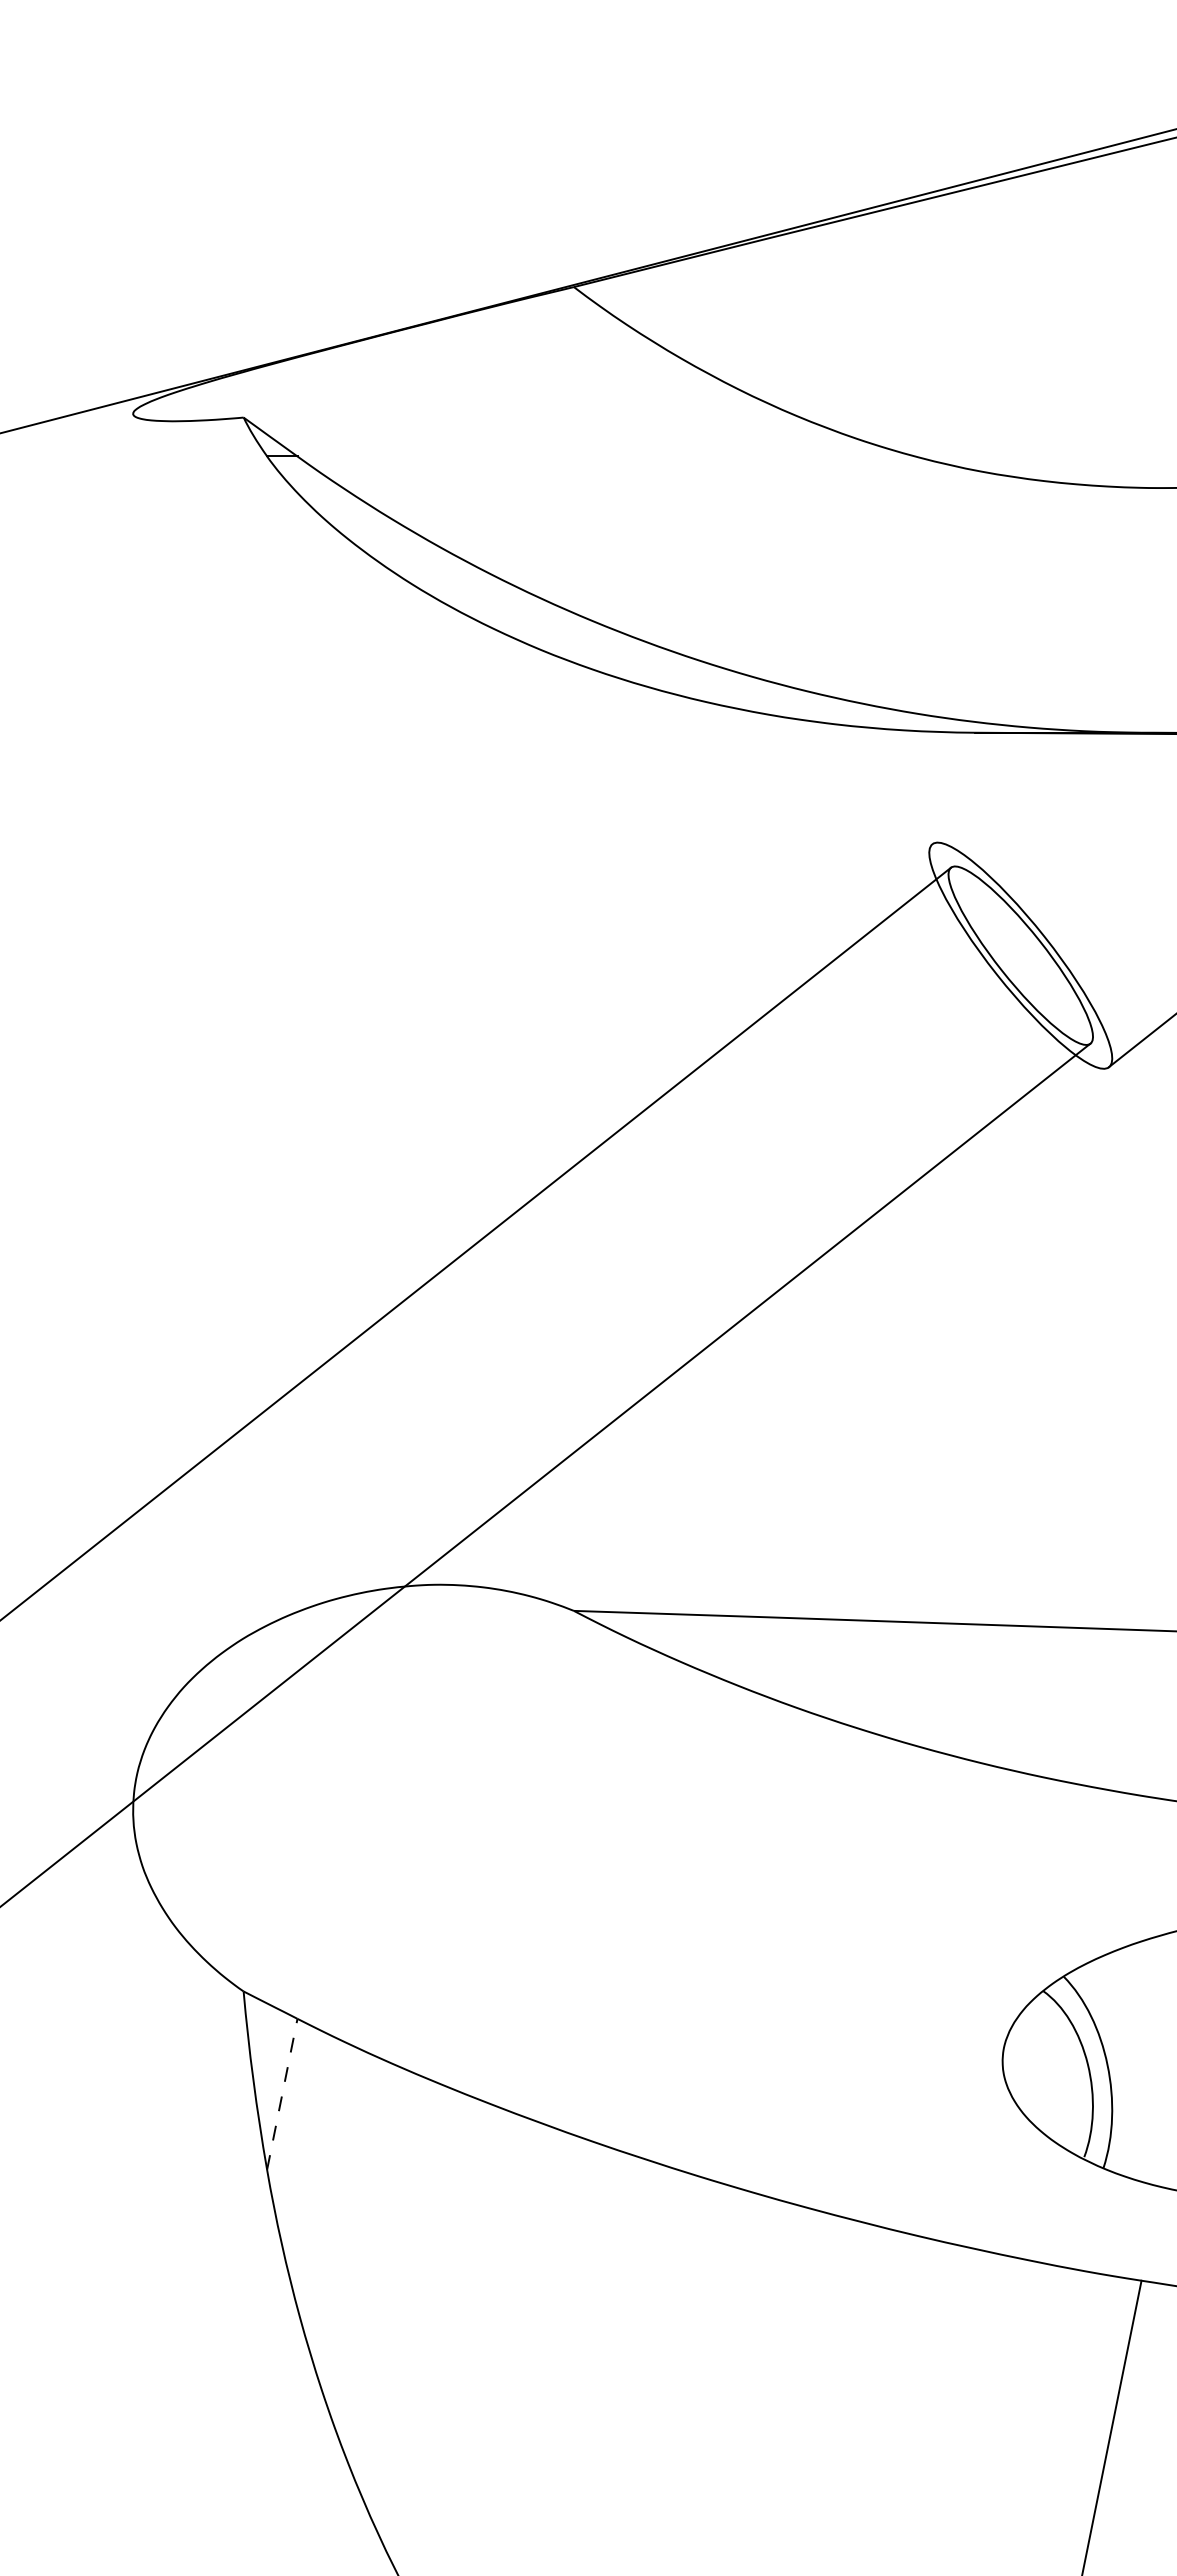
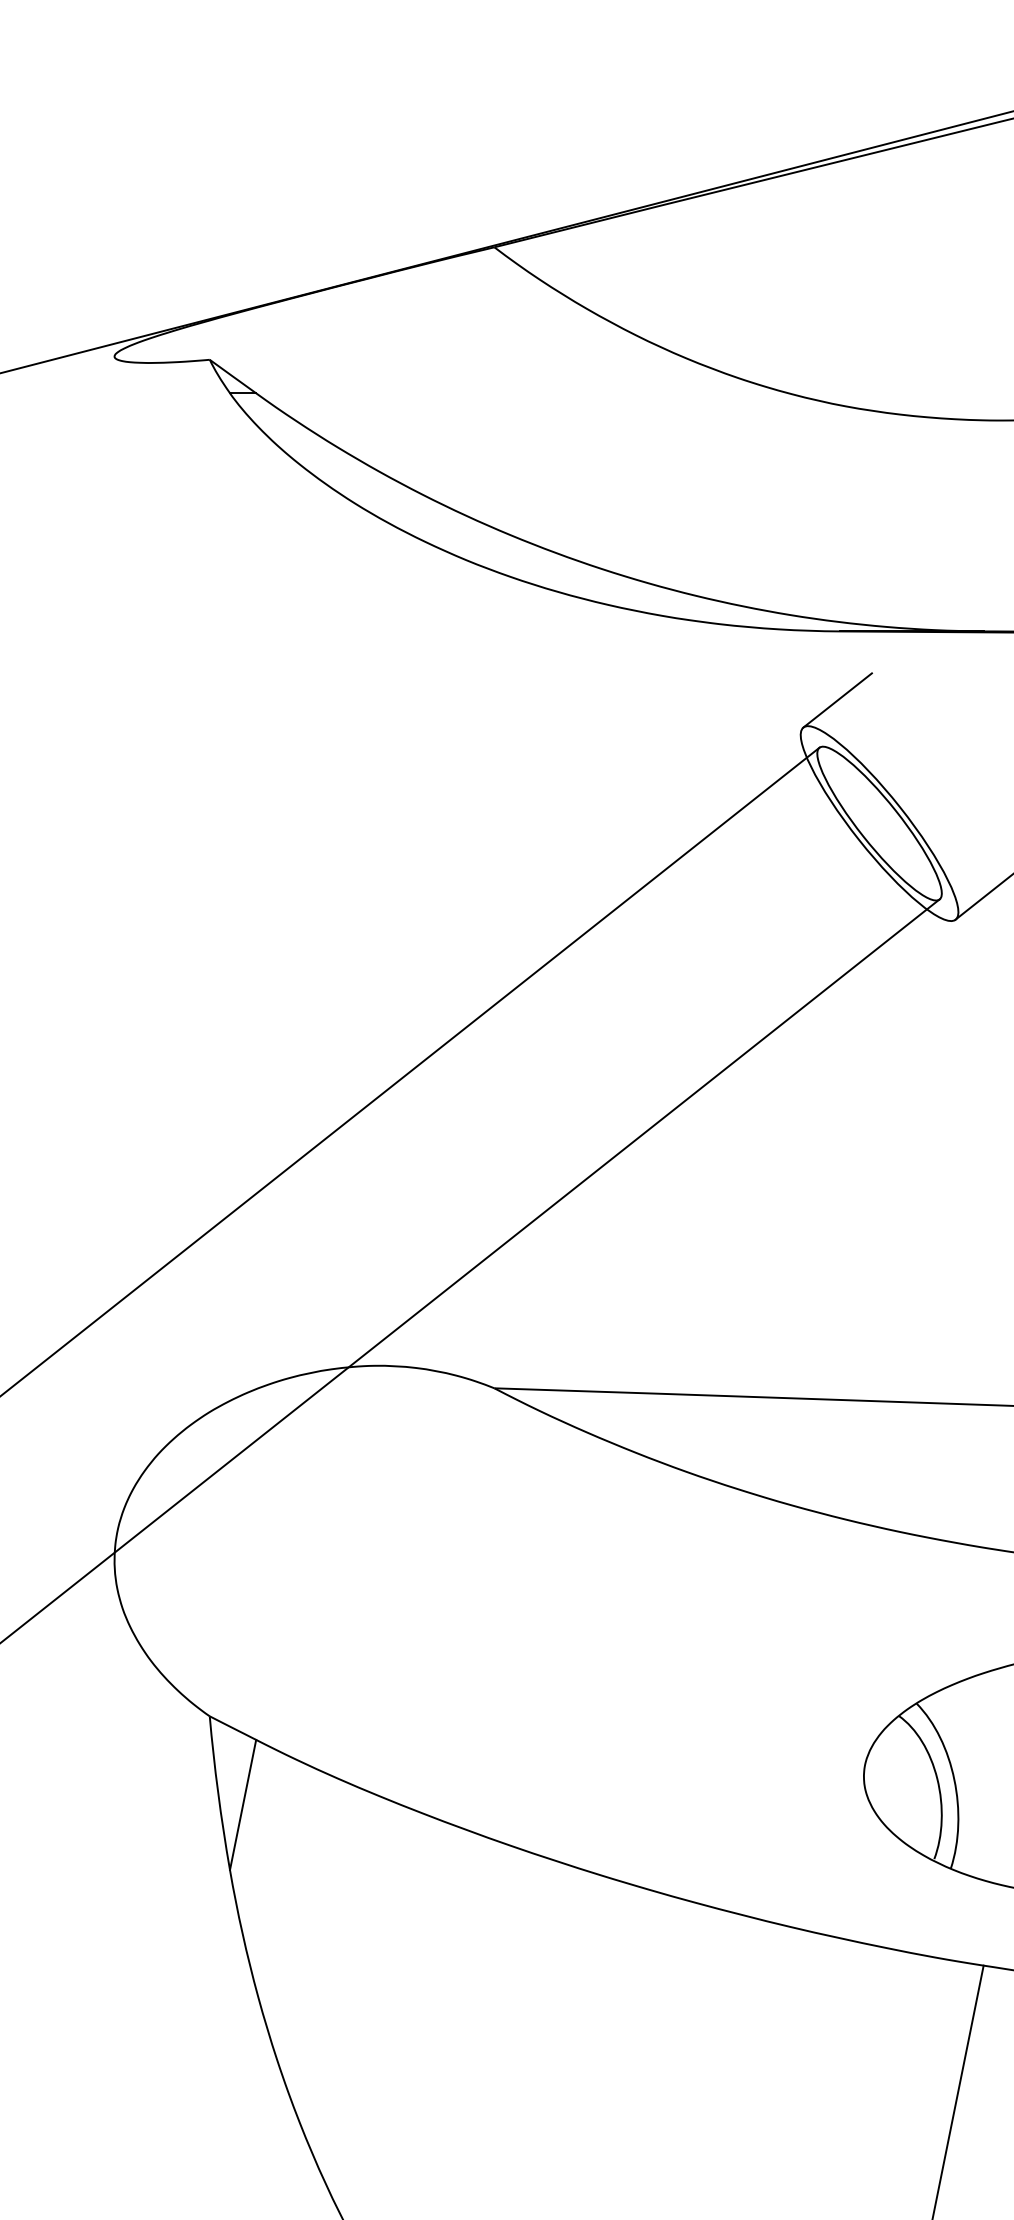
line: (971, 812) -> (837, 700), added
line: (282, 2093) -> (243, 1804), dashed -> solid

